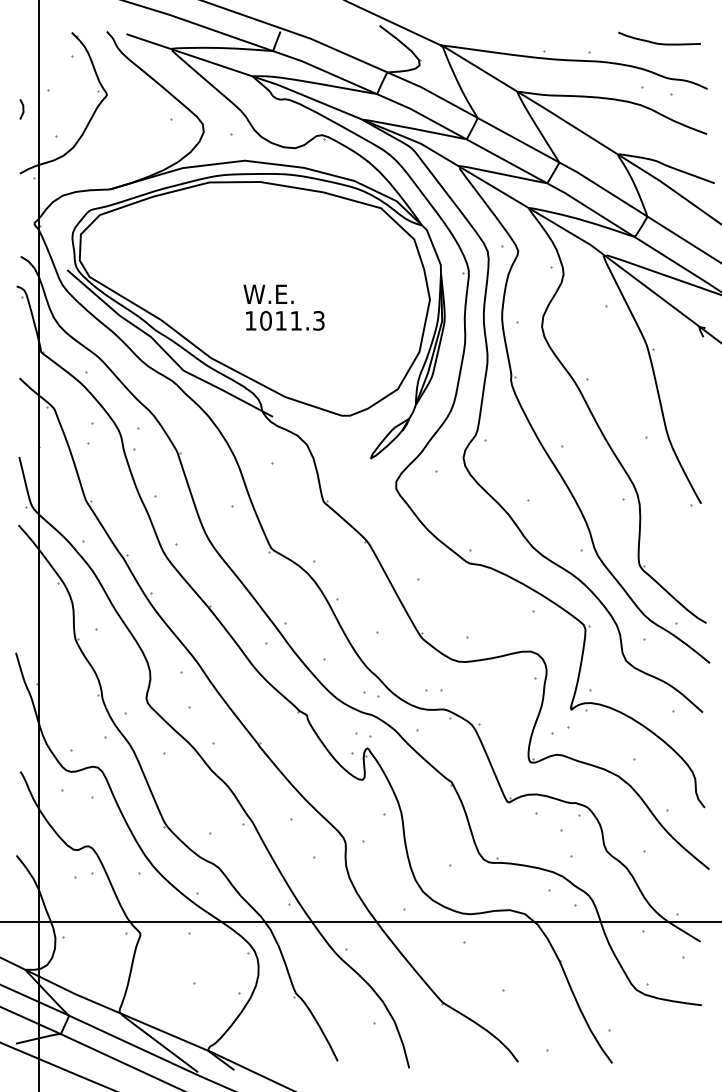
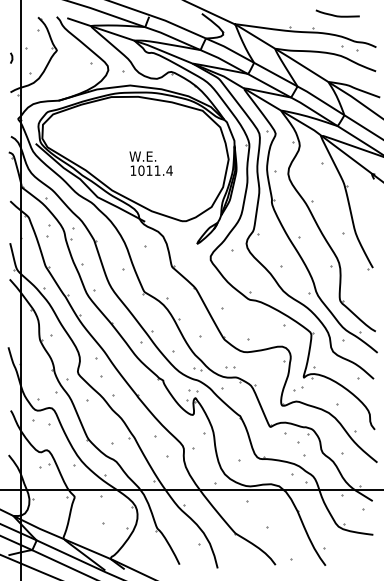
curve: (658, 42) -> (337, 15), moved
text: (318, 320) -> (169, 170), 1011.3 -> 1011.4

